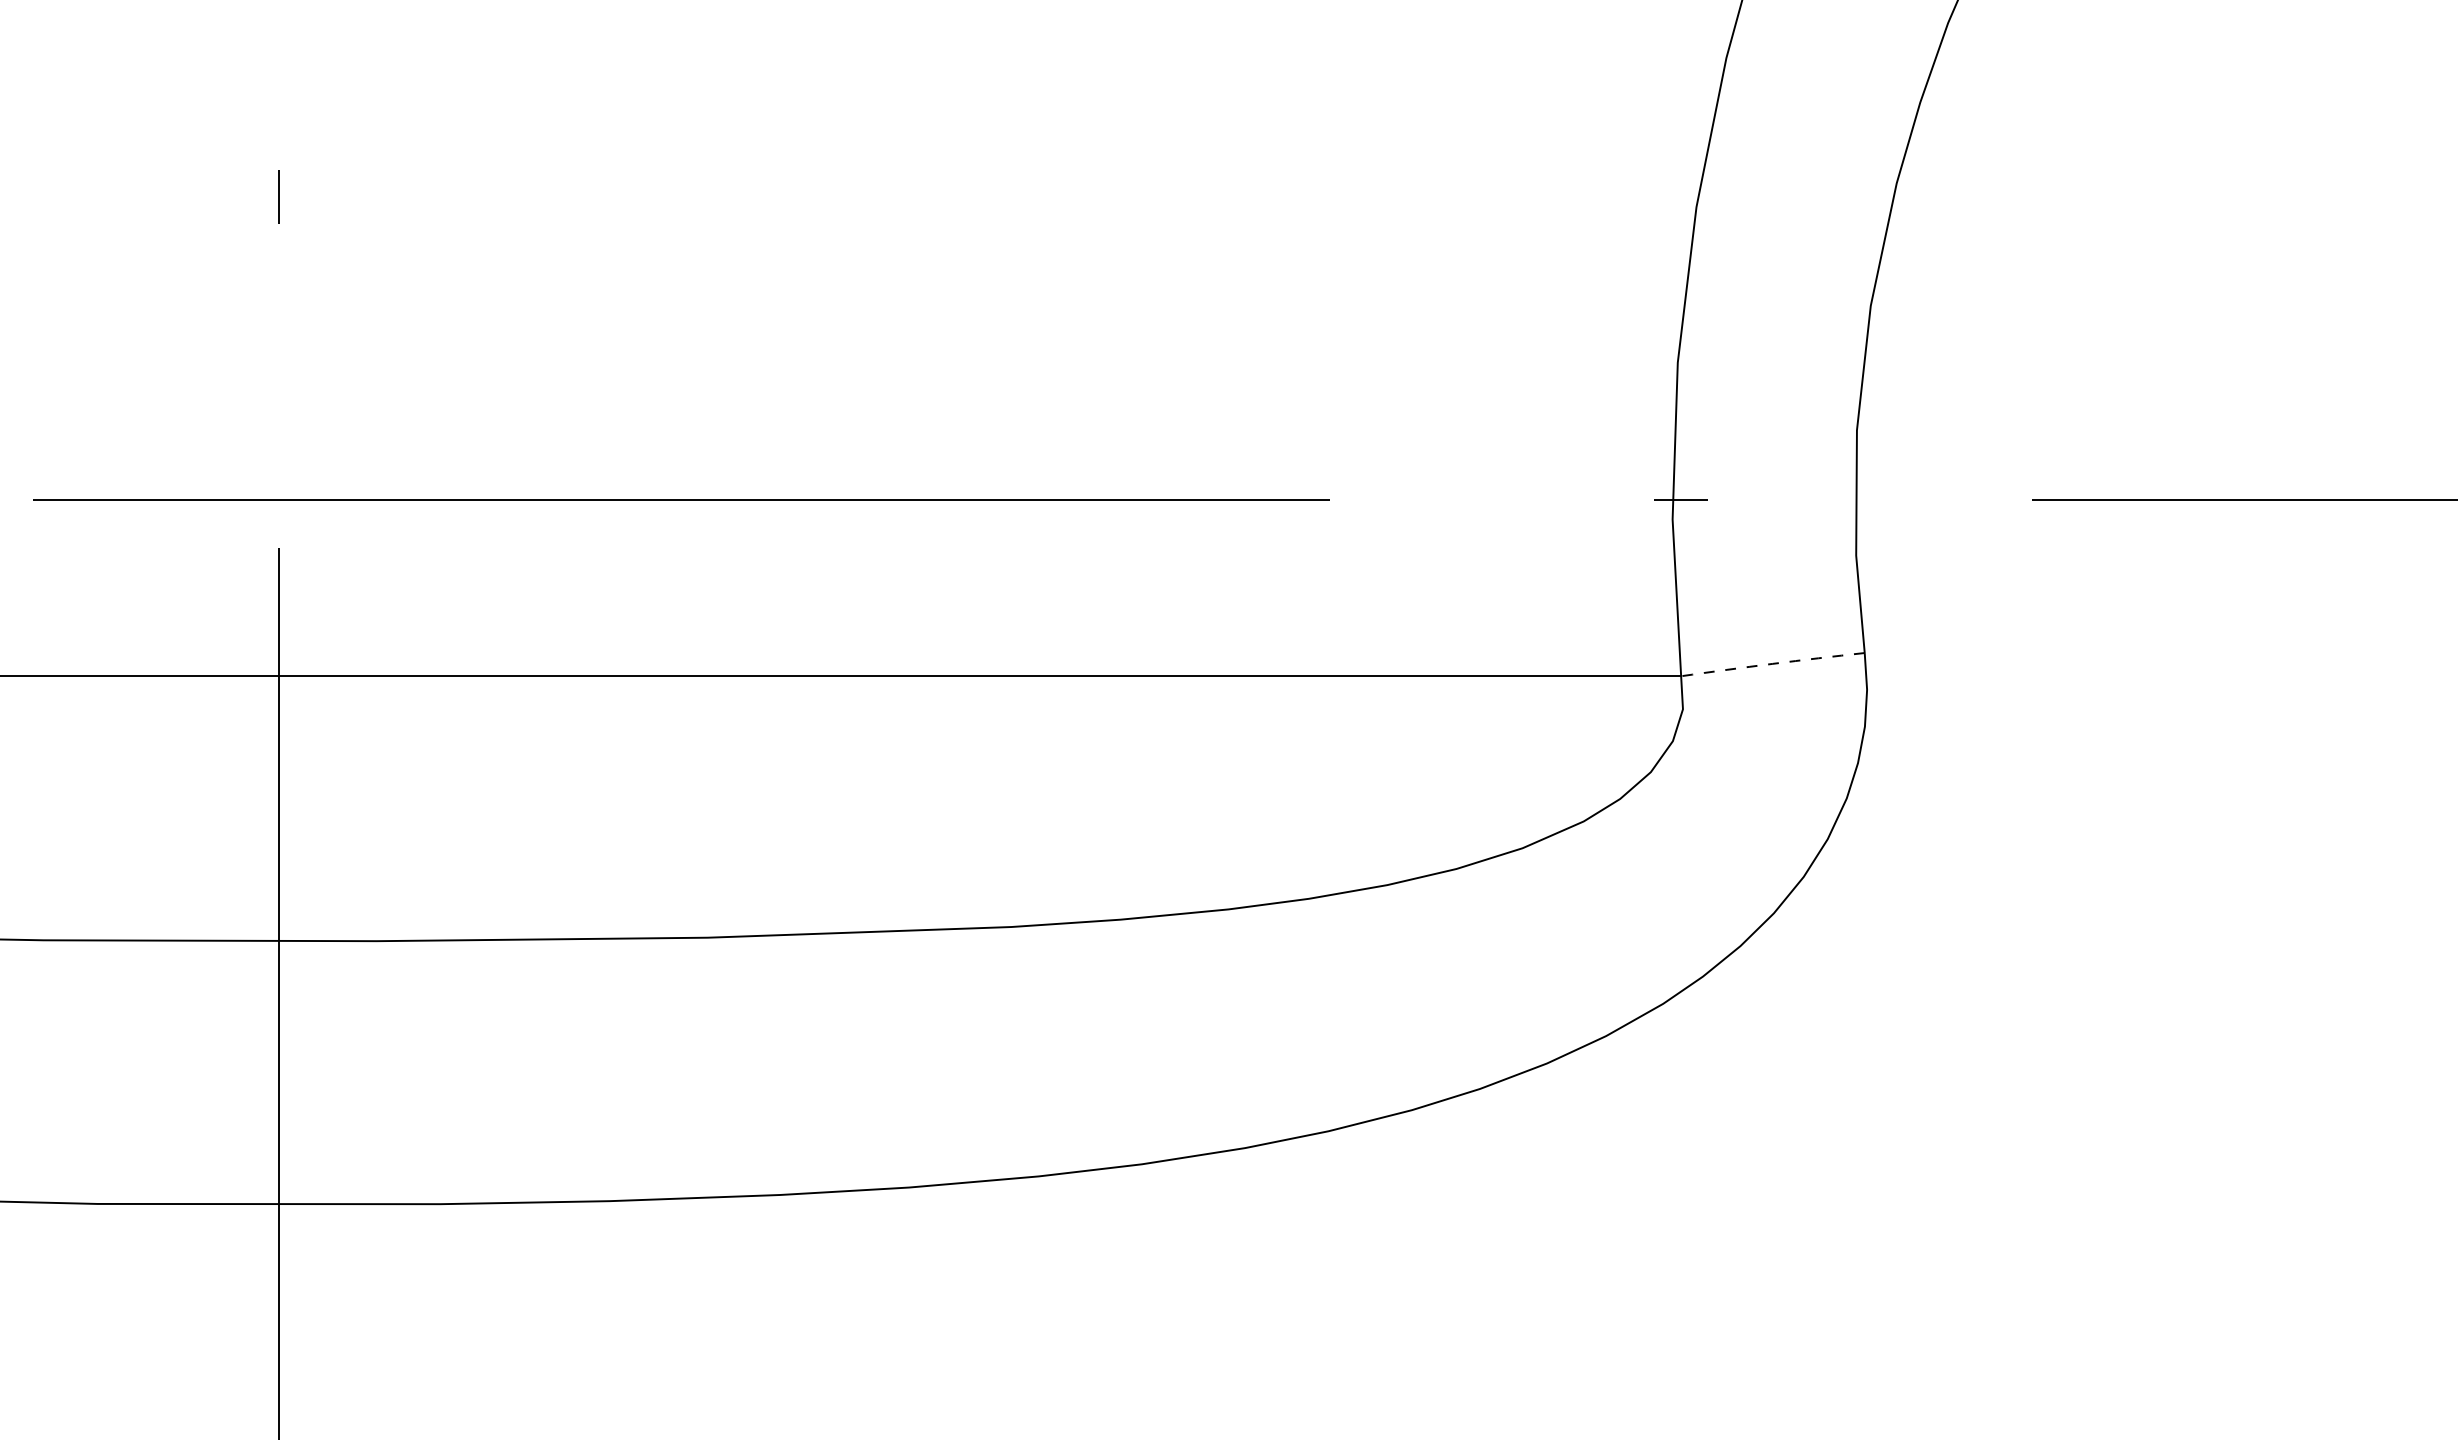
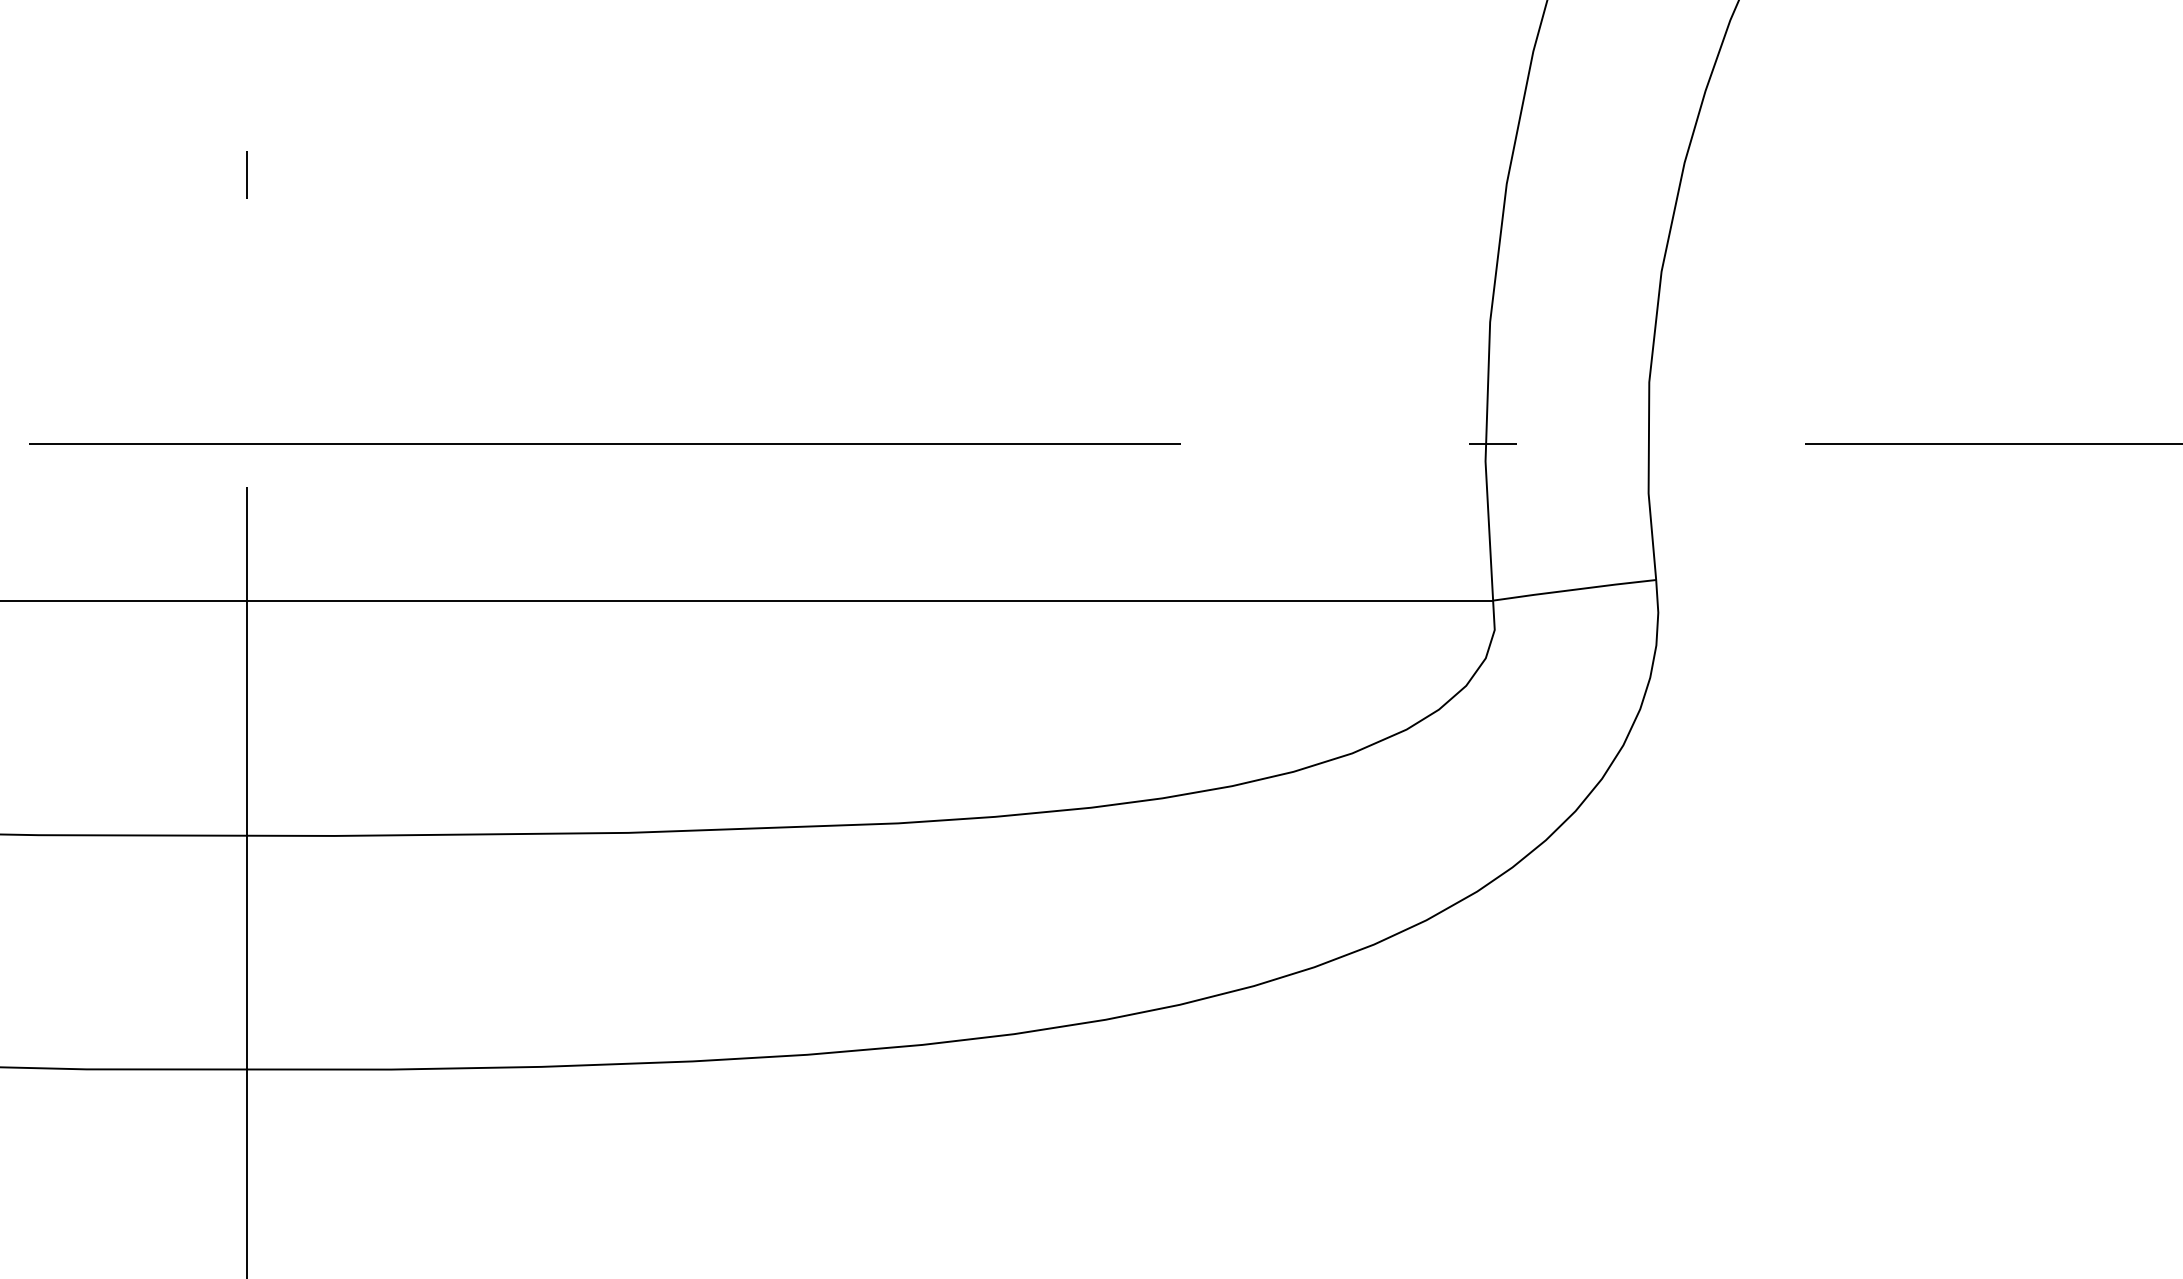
arc: (1772, 663) -> (1574, 589), dashed -> solid

